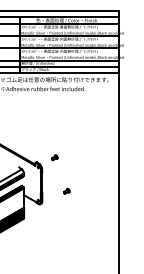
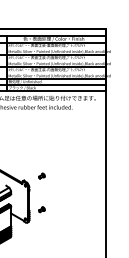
part: (66, 190) -> (41, 208), moved

